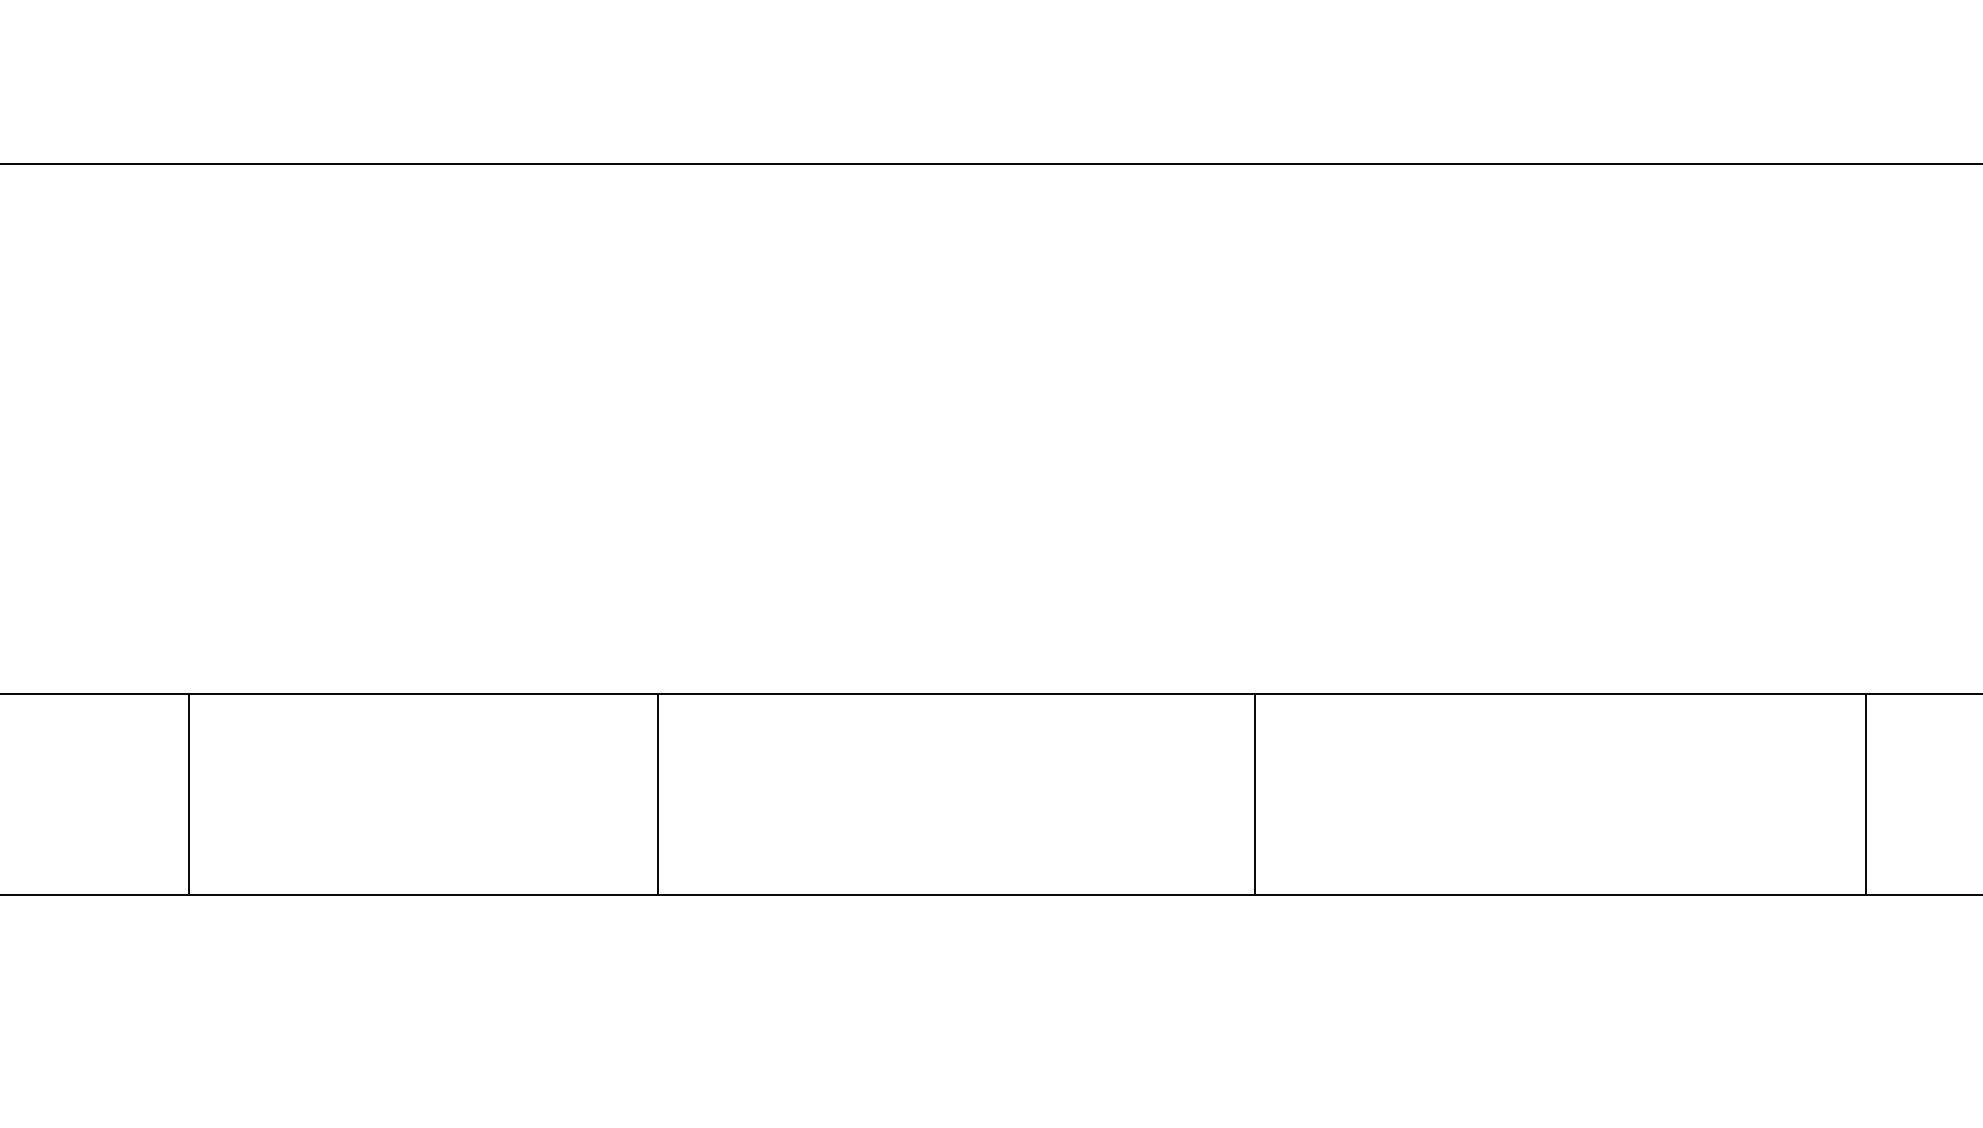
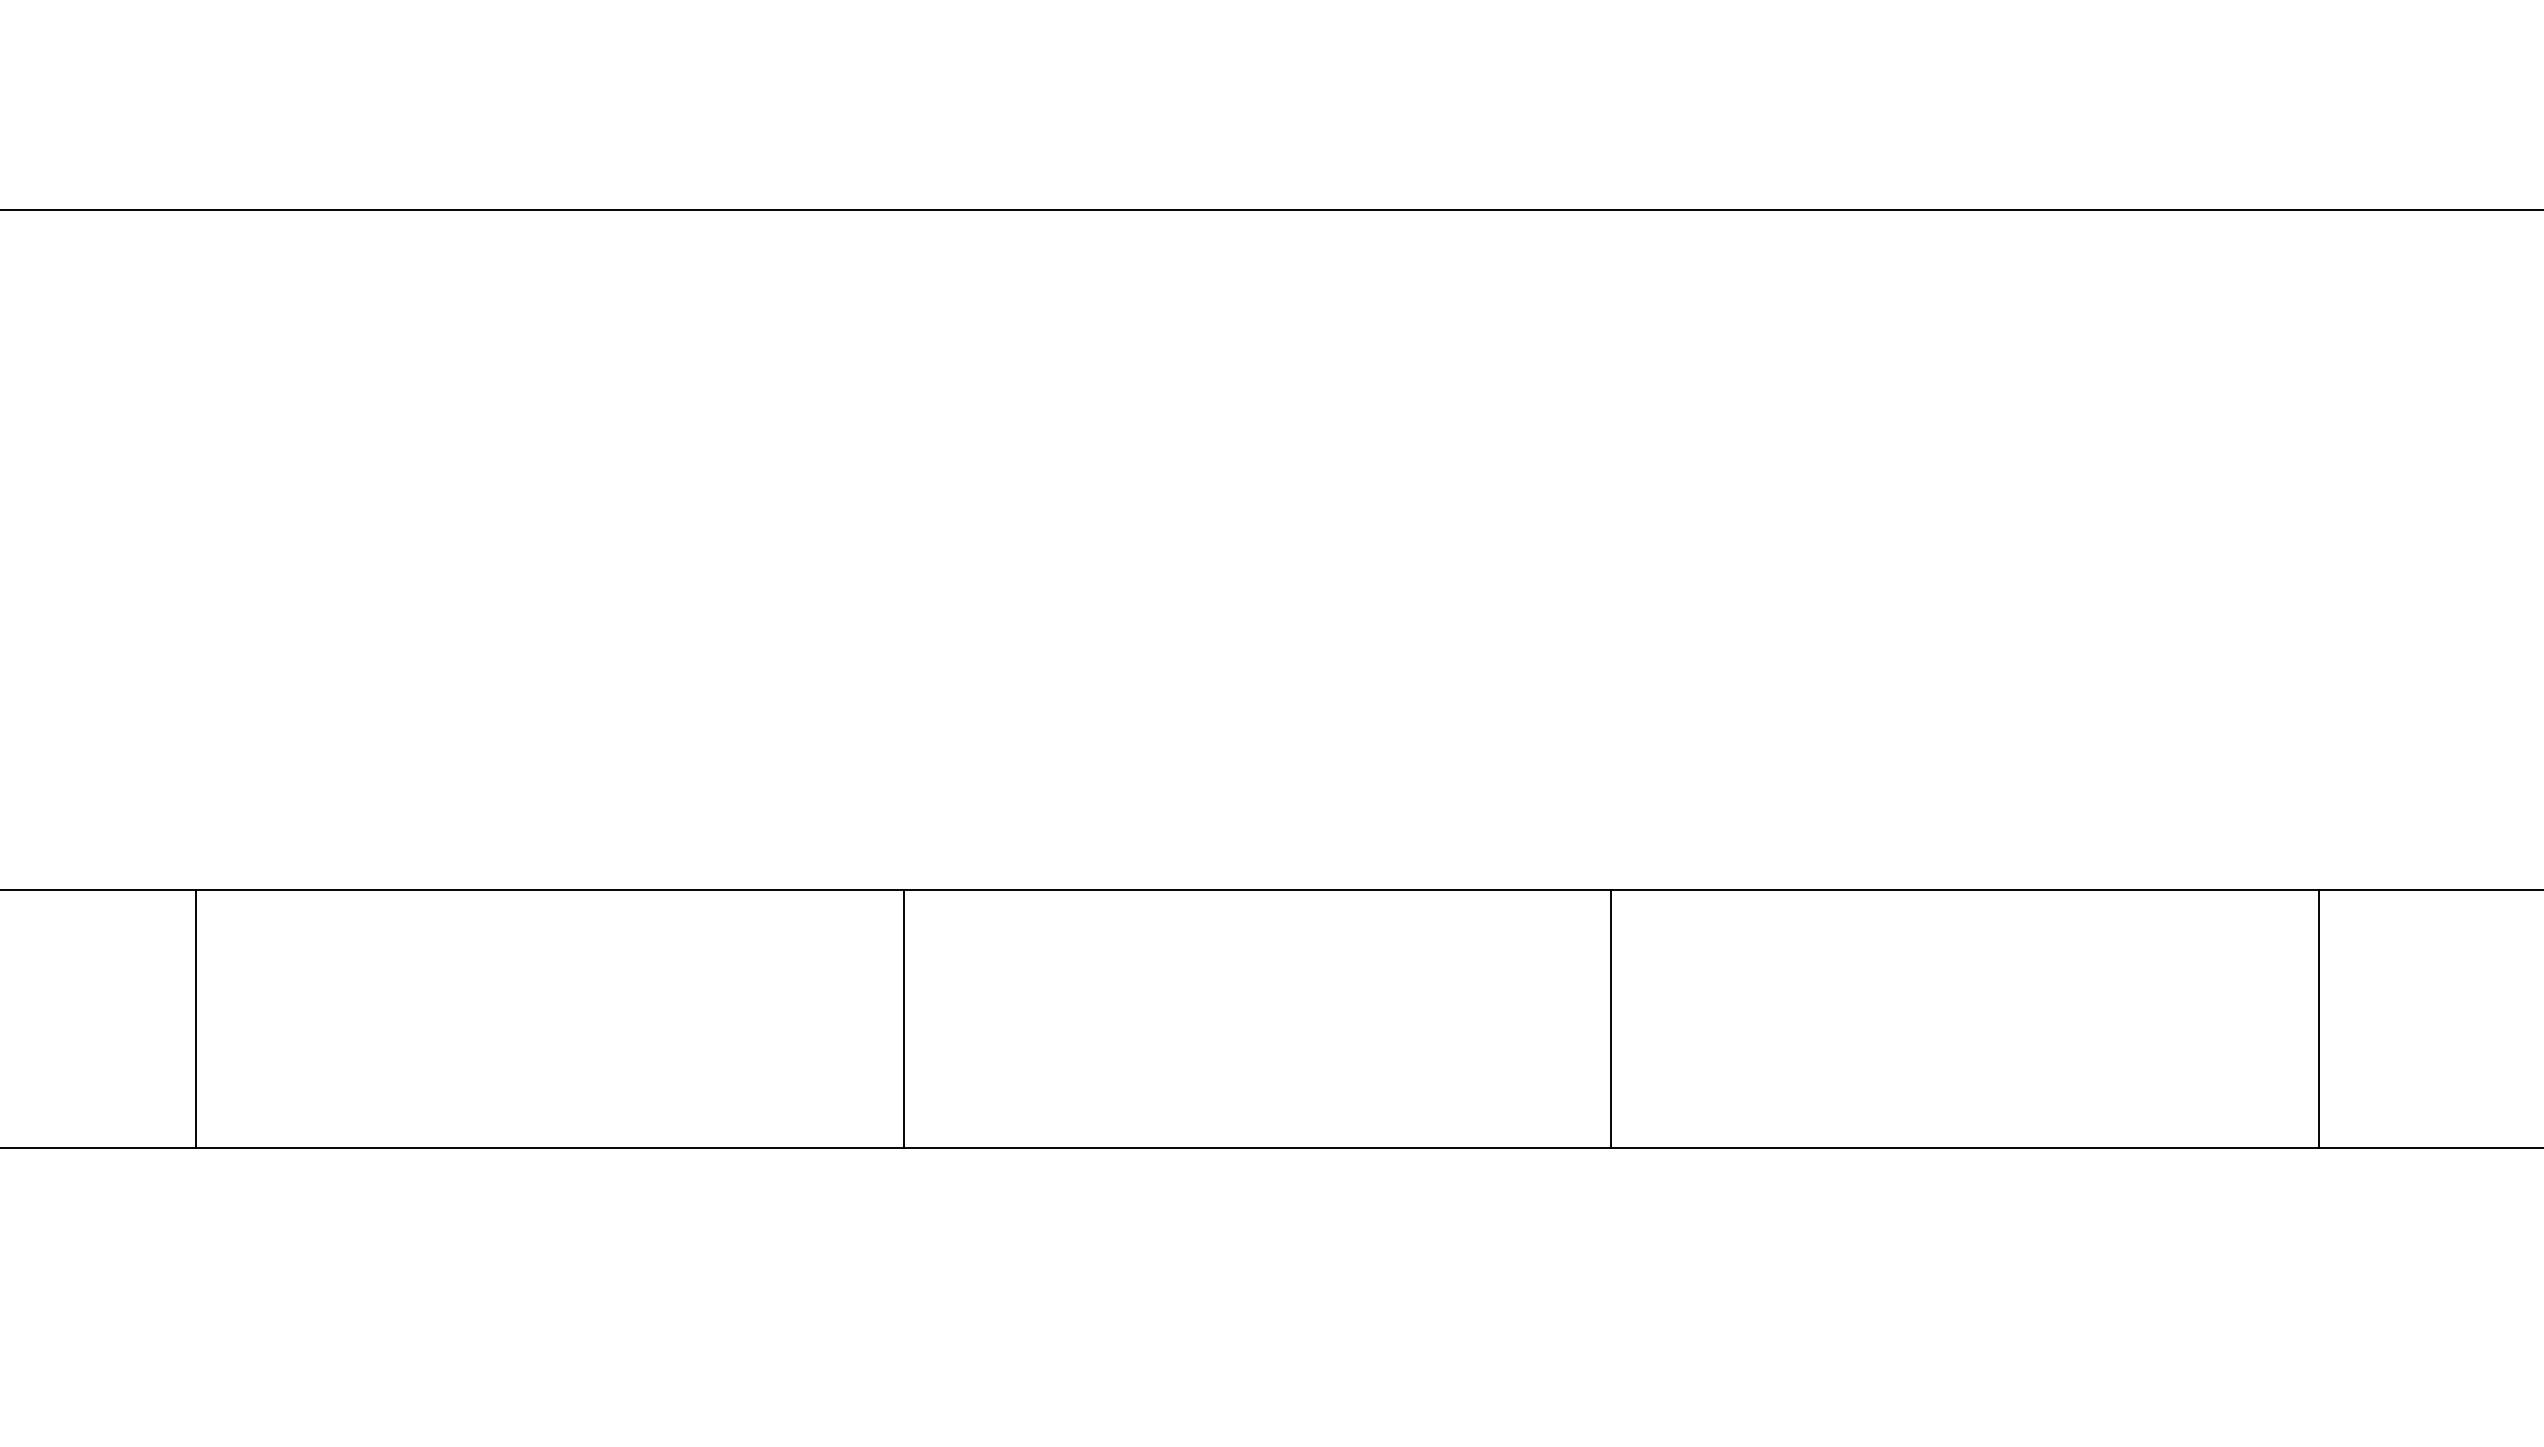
line: (189, 794) -> (195, 1019), moved
line: (658, 794) -> (903, 1019), moved
line: (1866, 794) -> (2318, 1019), moved

